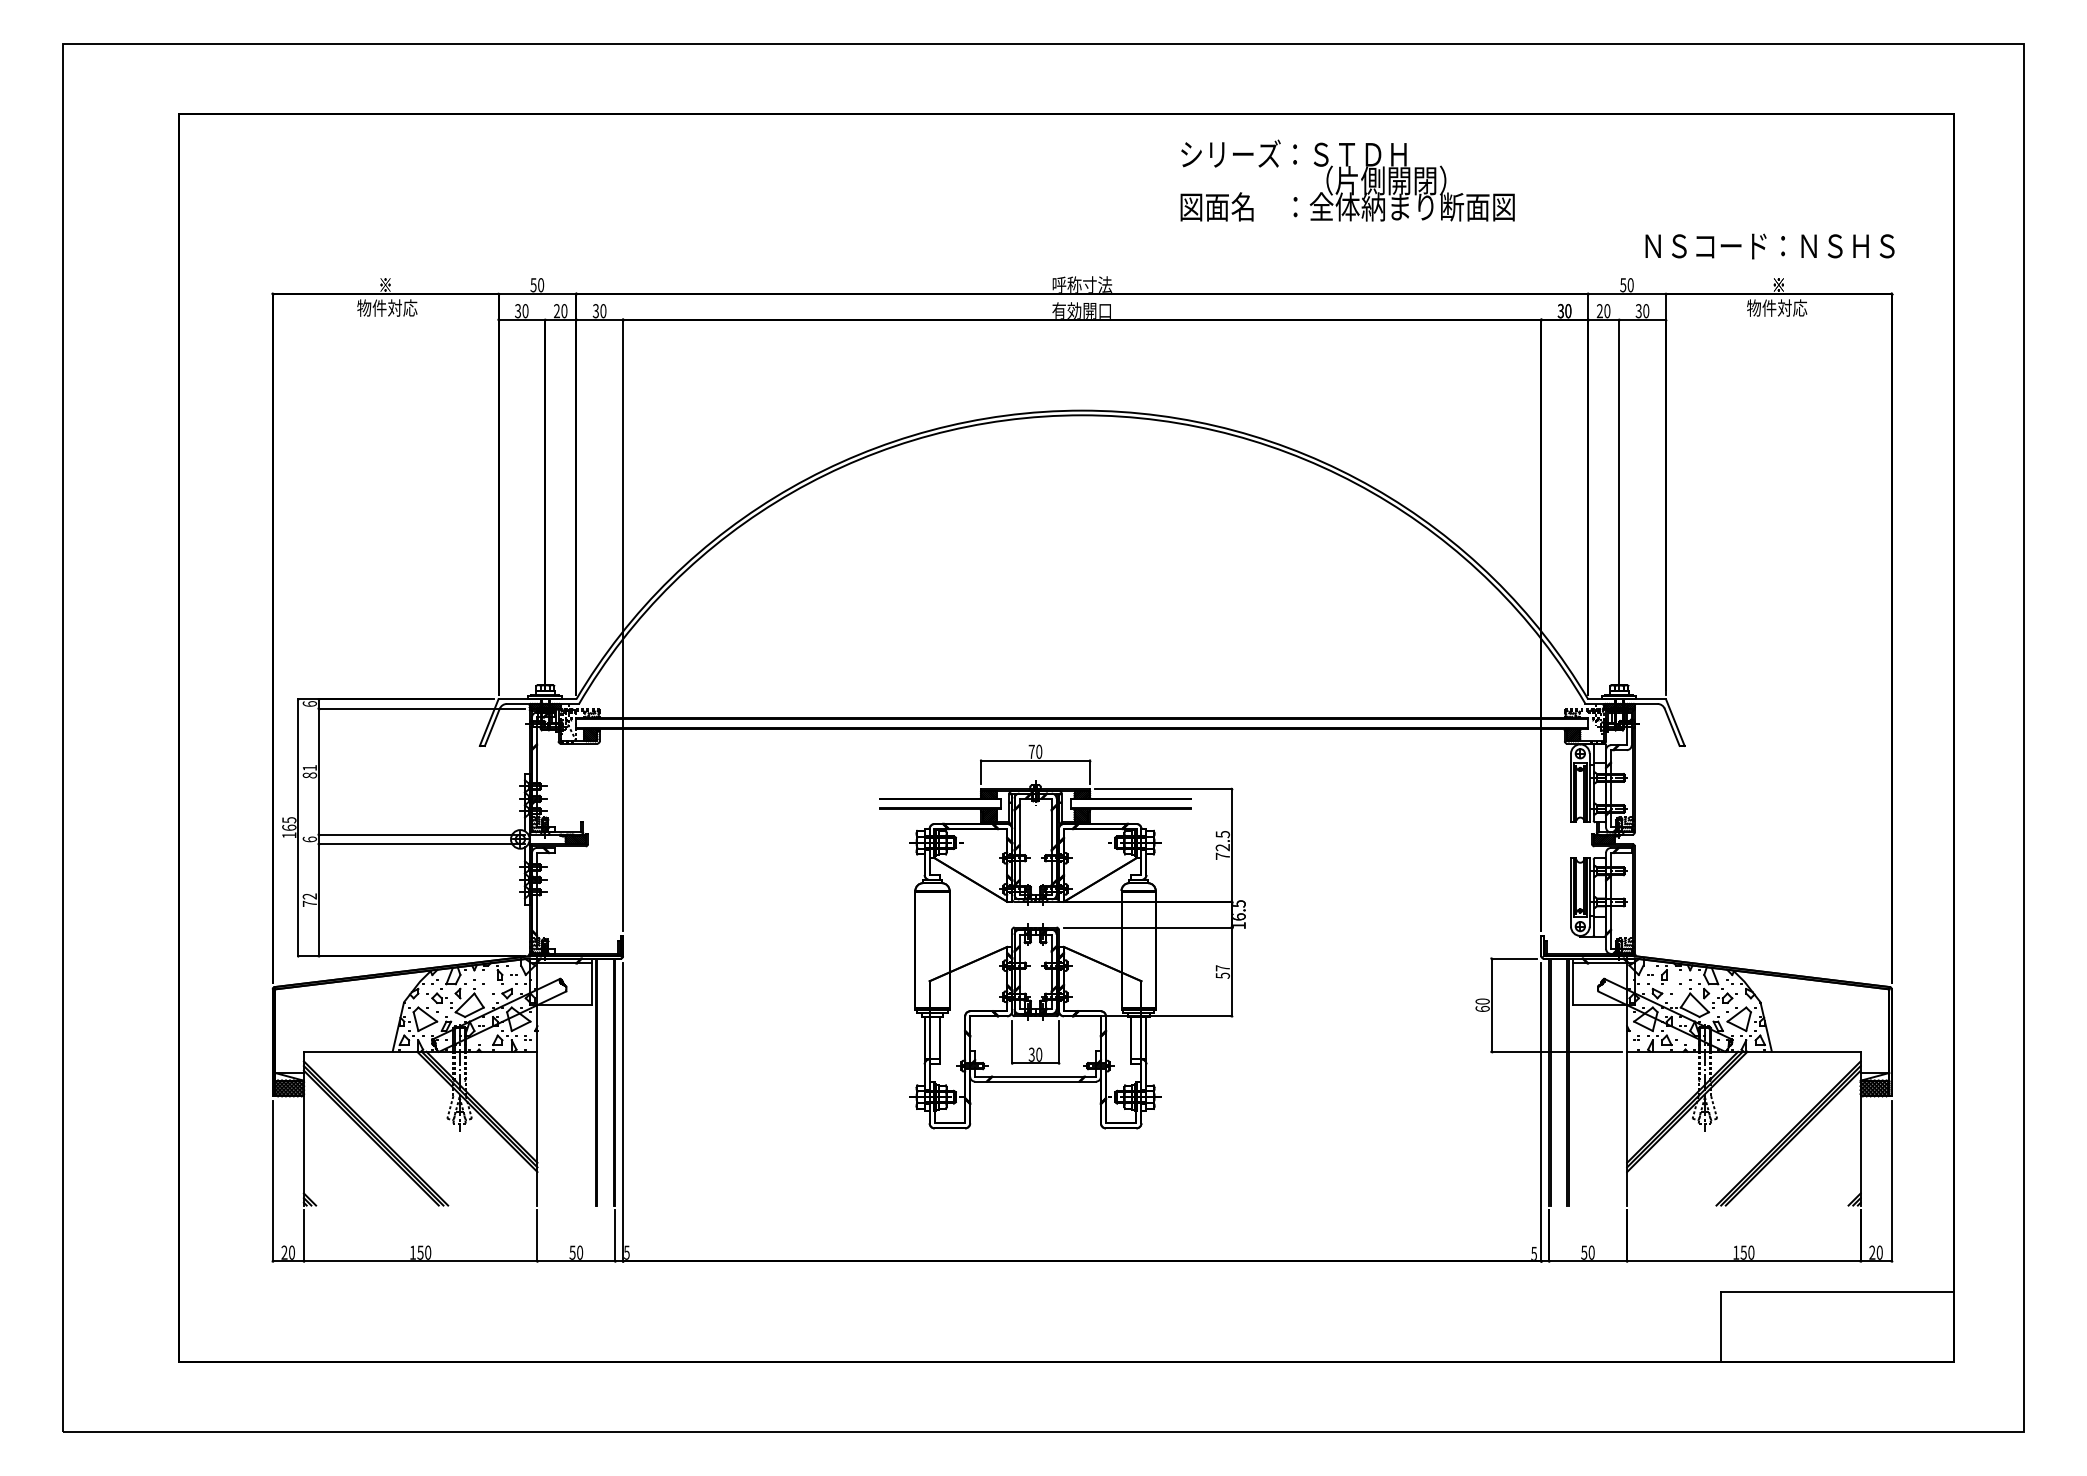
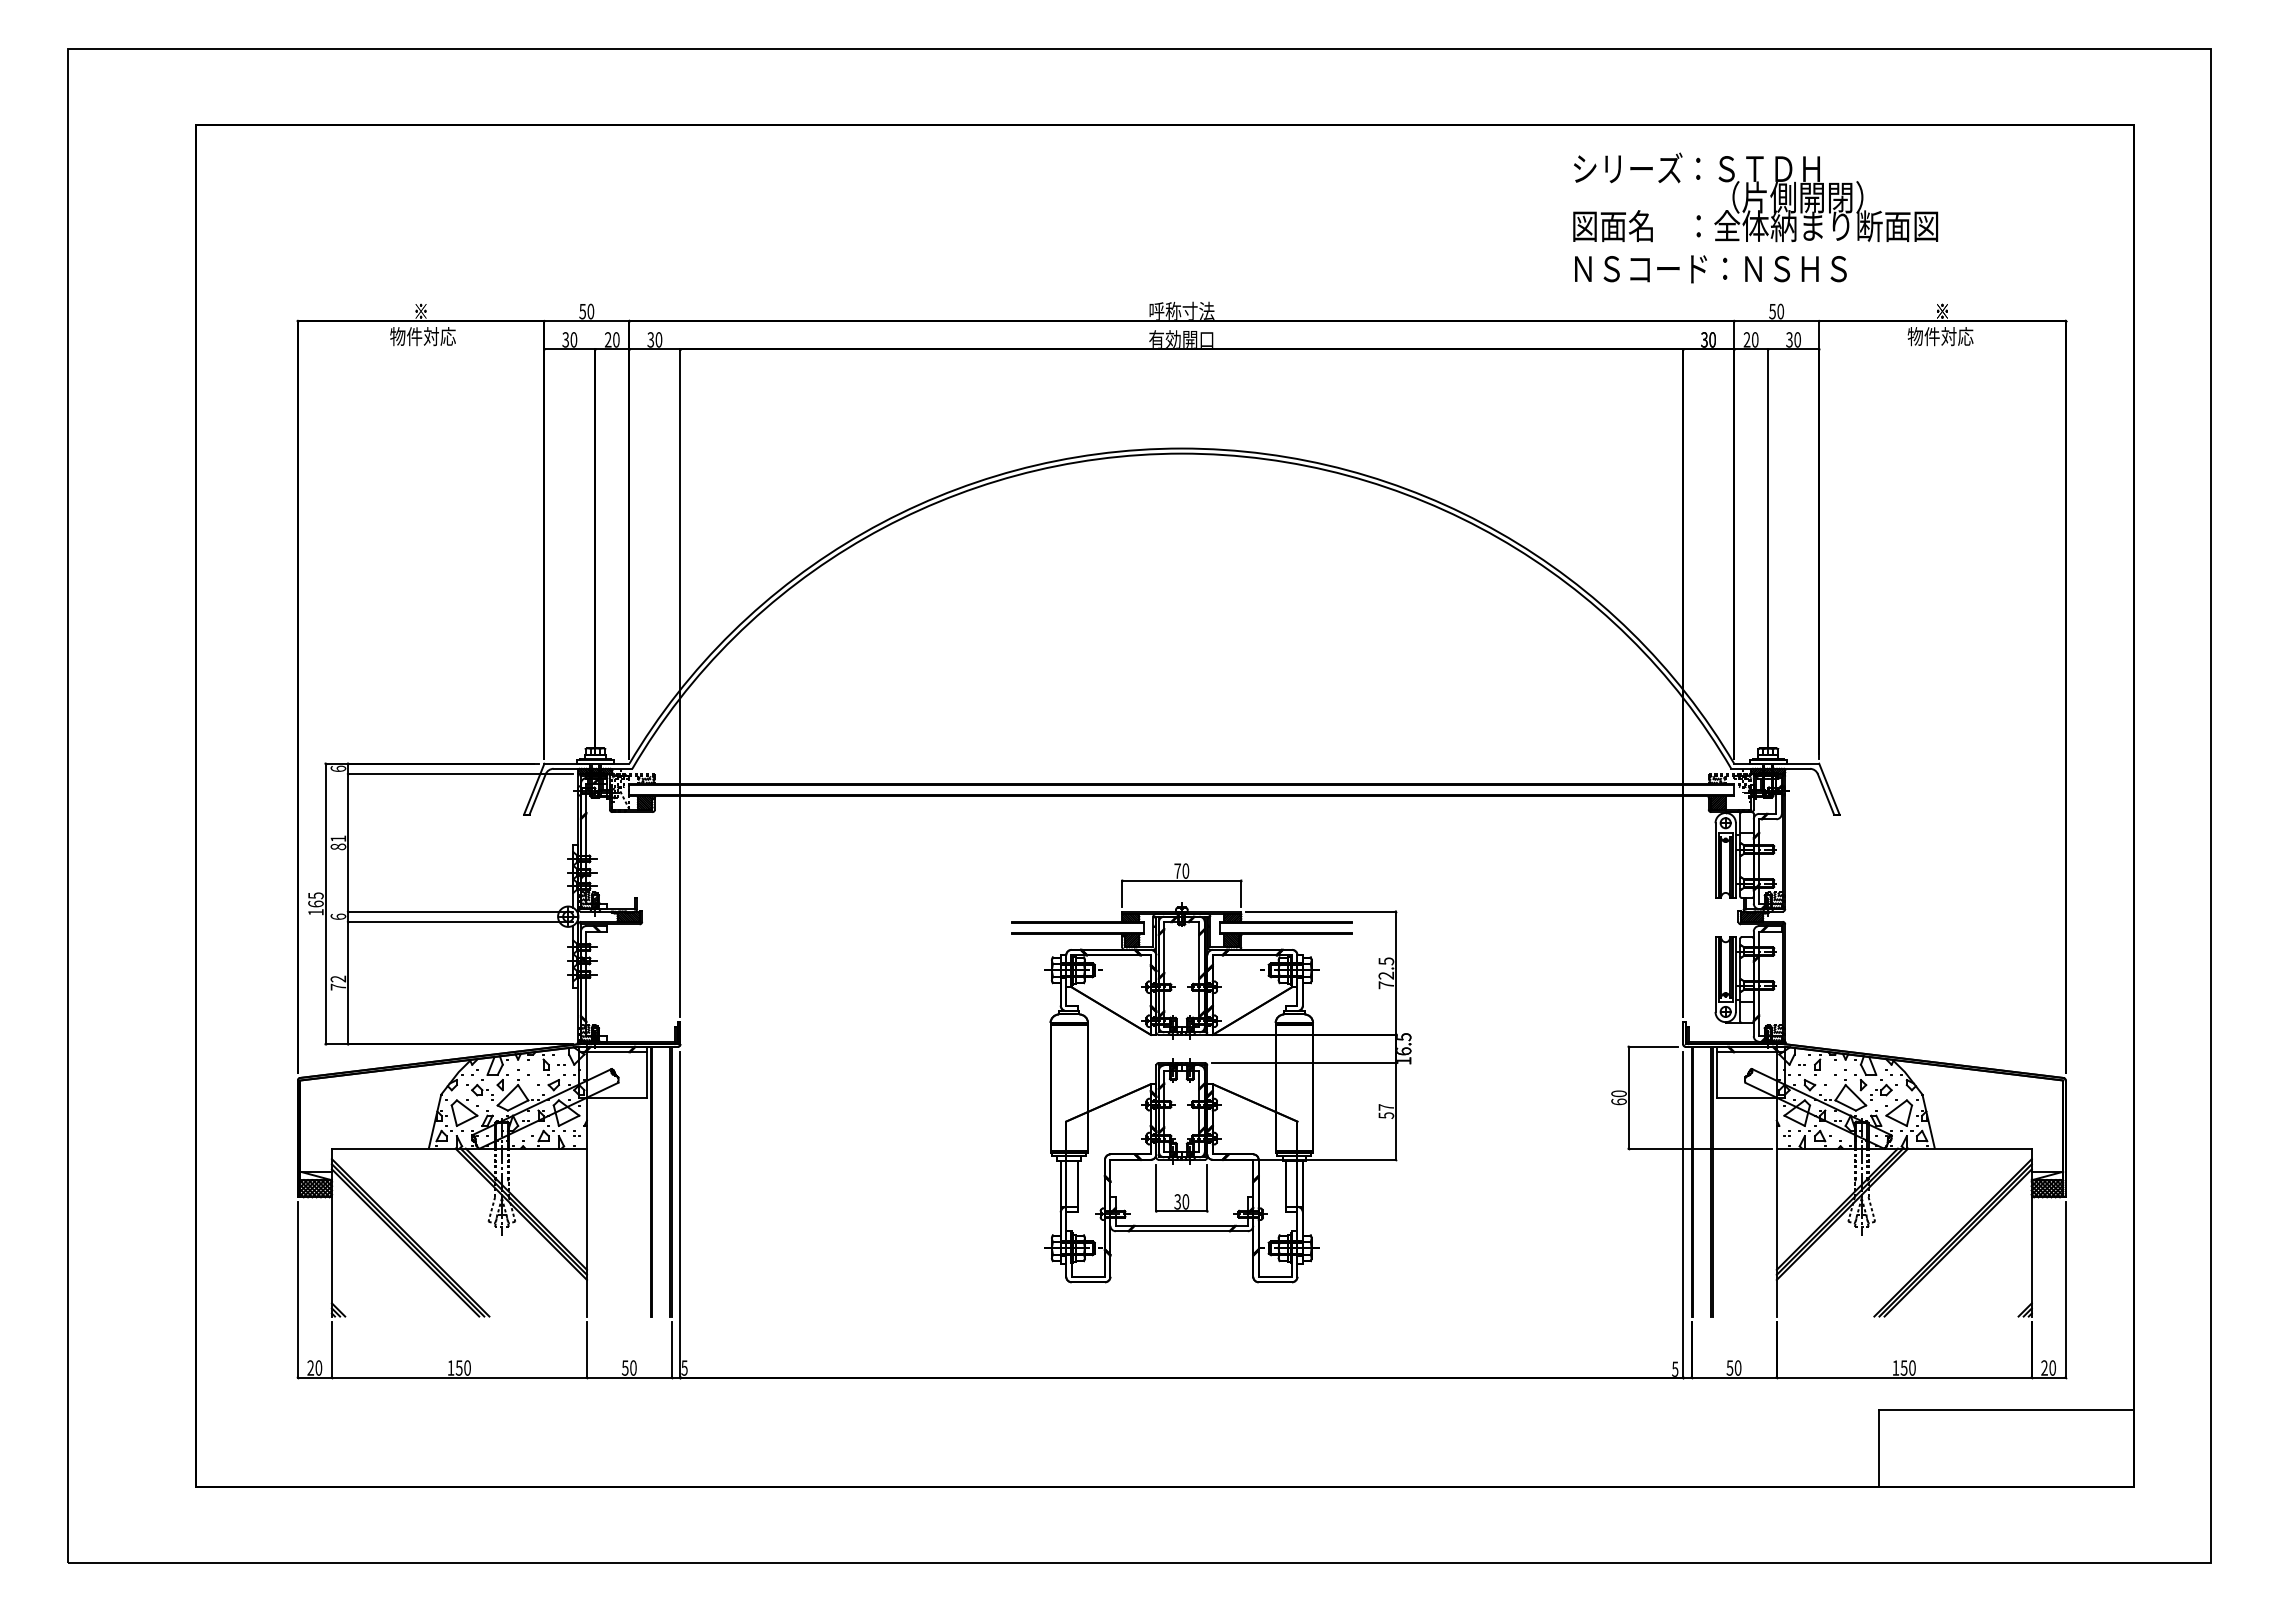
text: (1347, 180) -> (1755, 197), moved
text: (1769, 246) -> (1710, 269), moved
part: (1062, 937) -> (1211, 1073), moved

